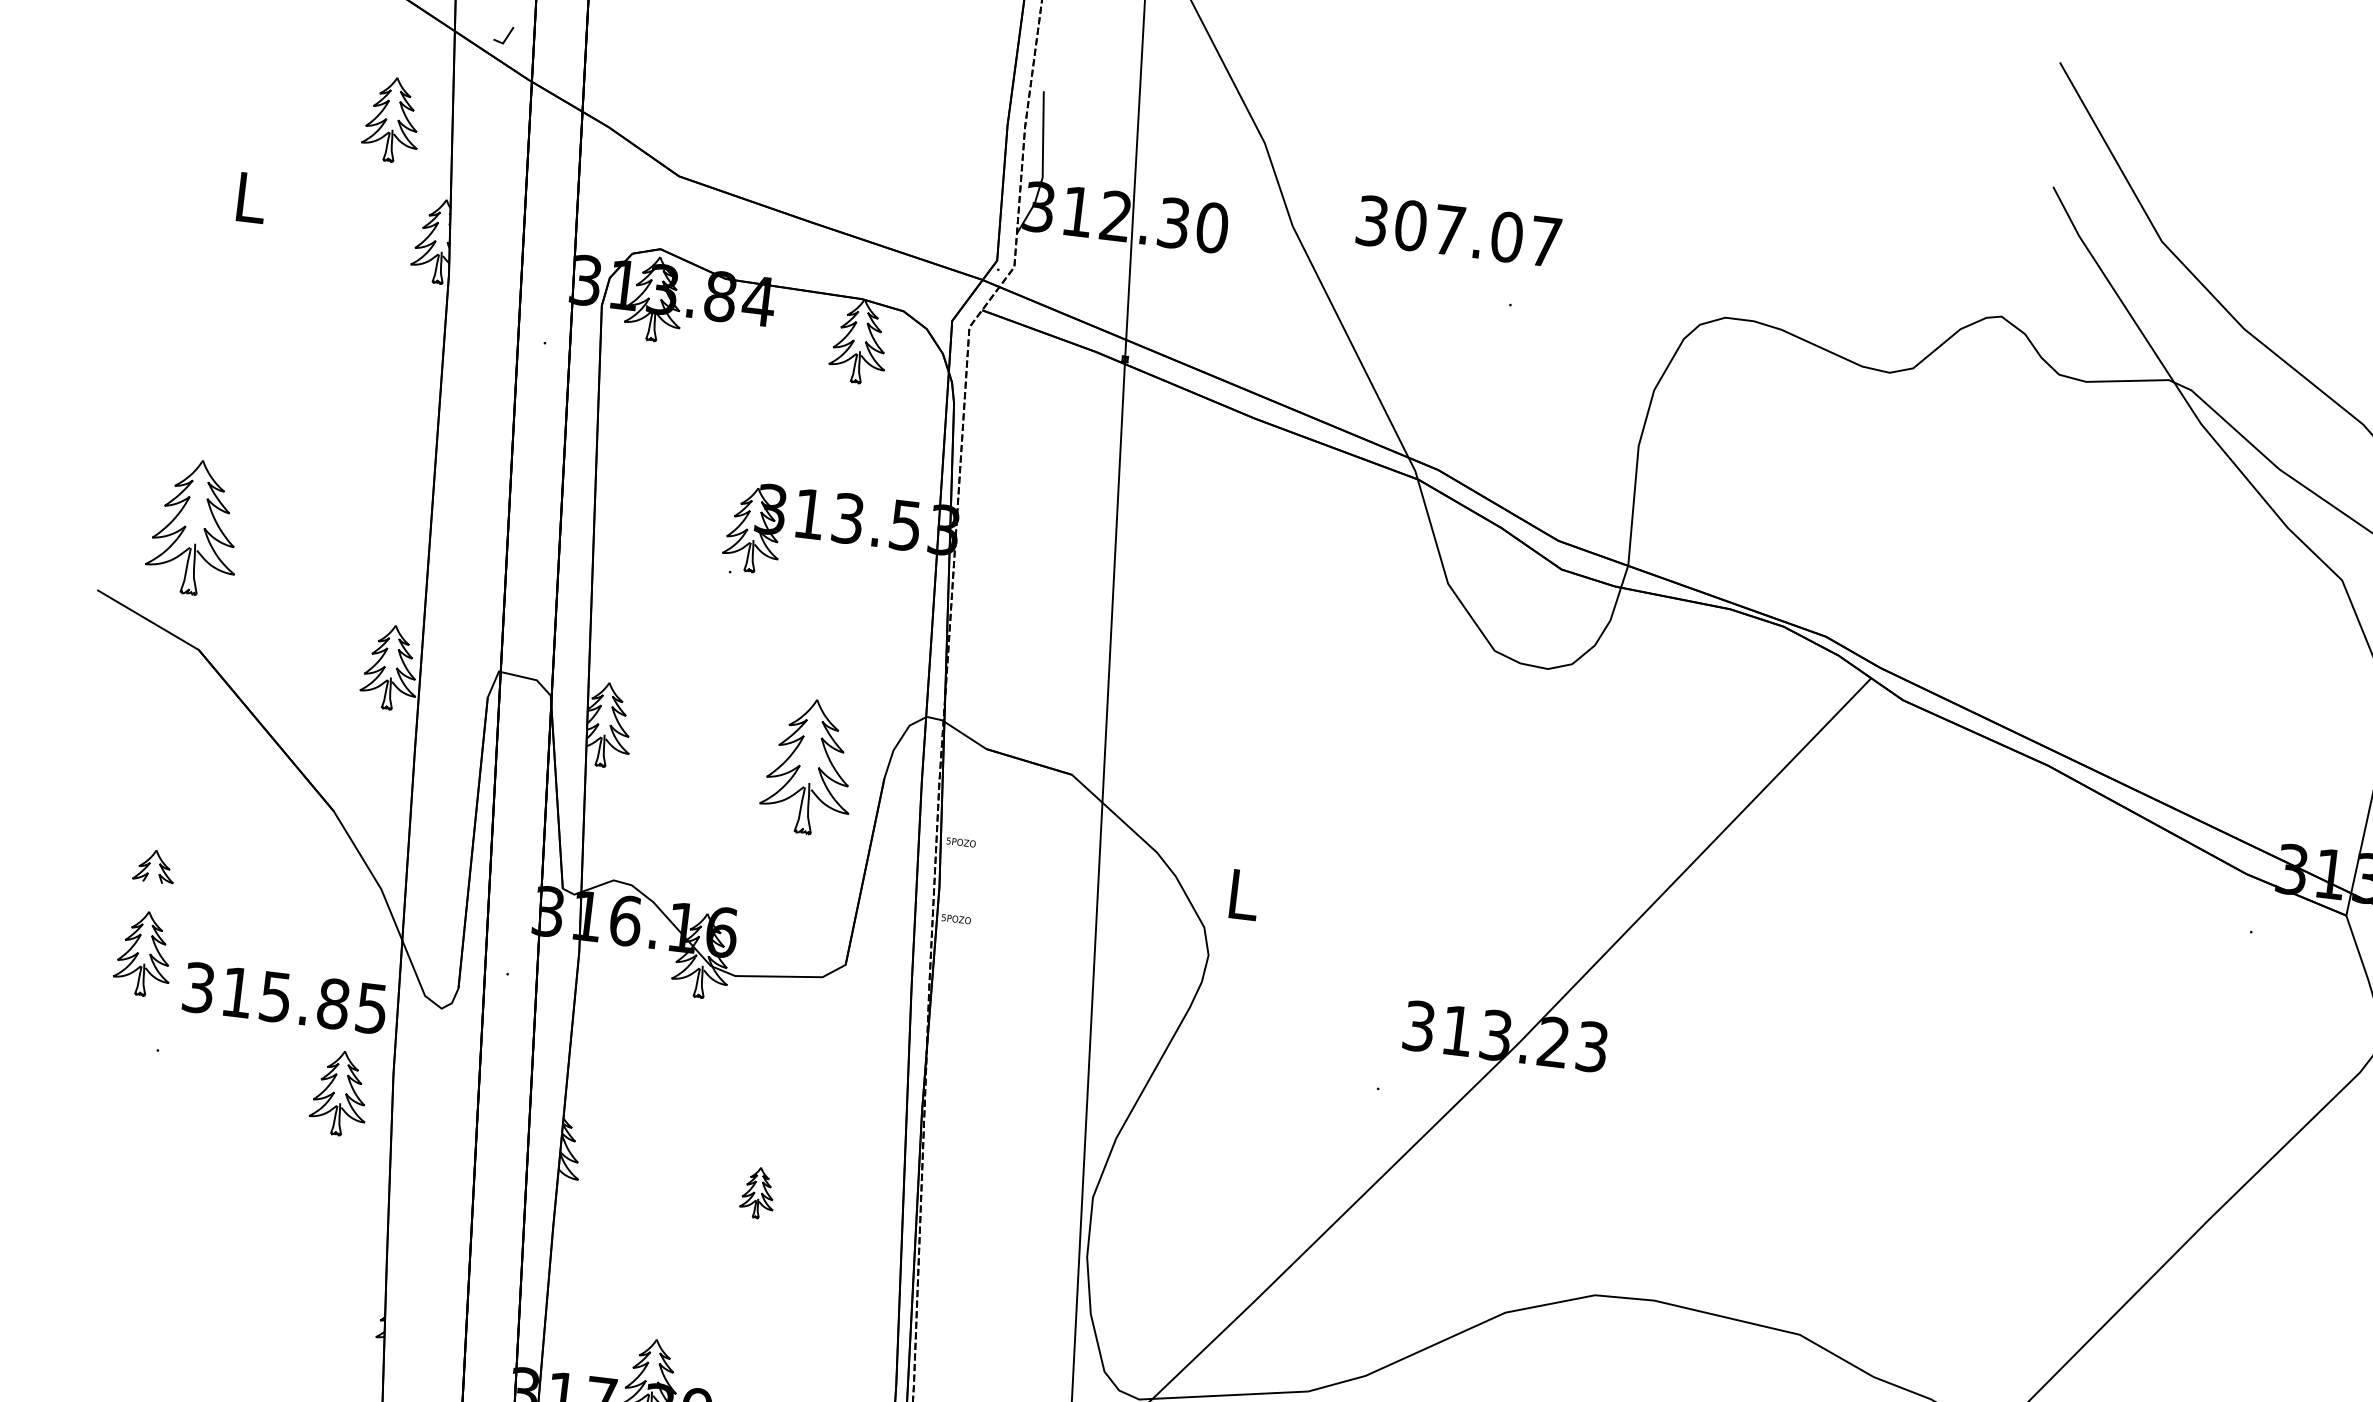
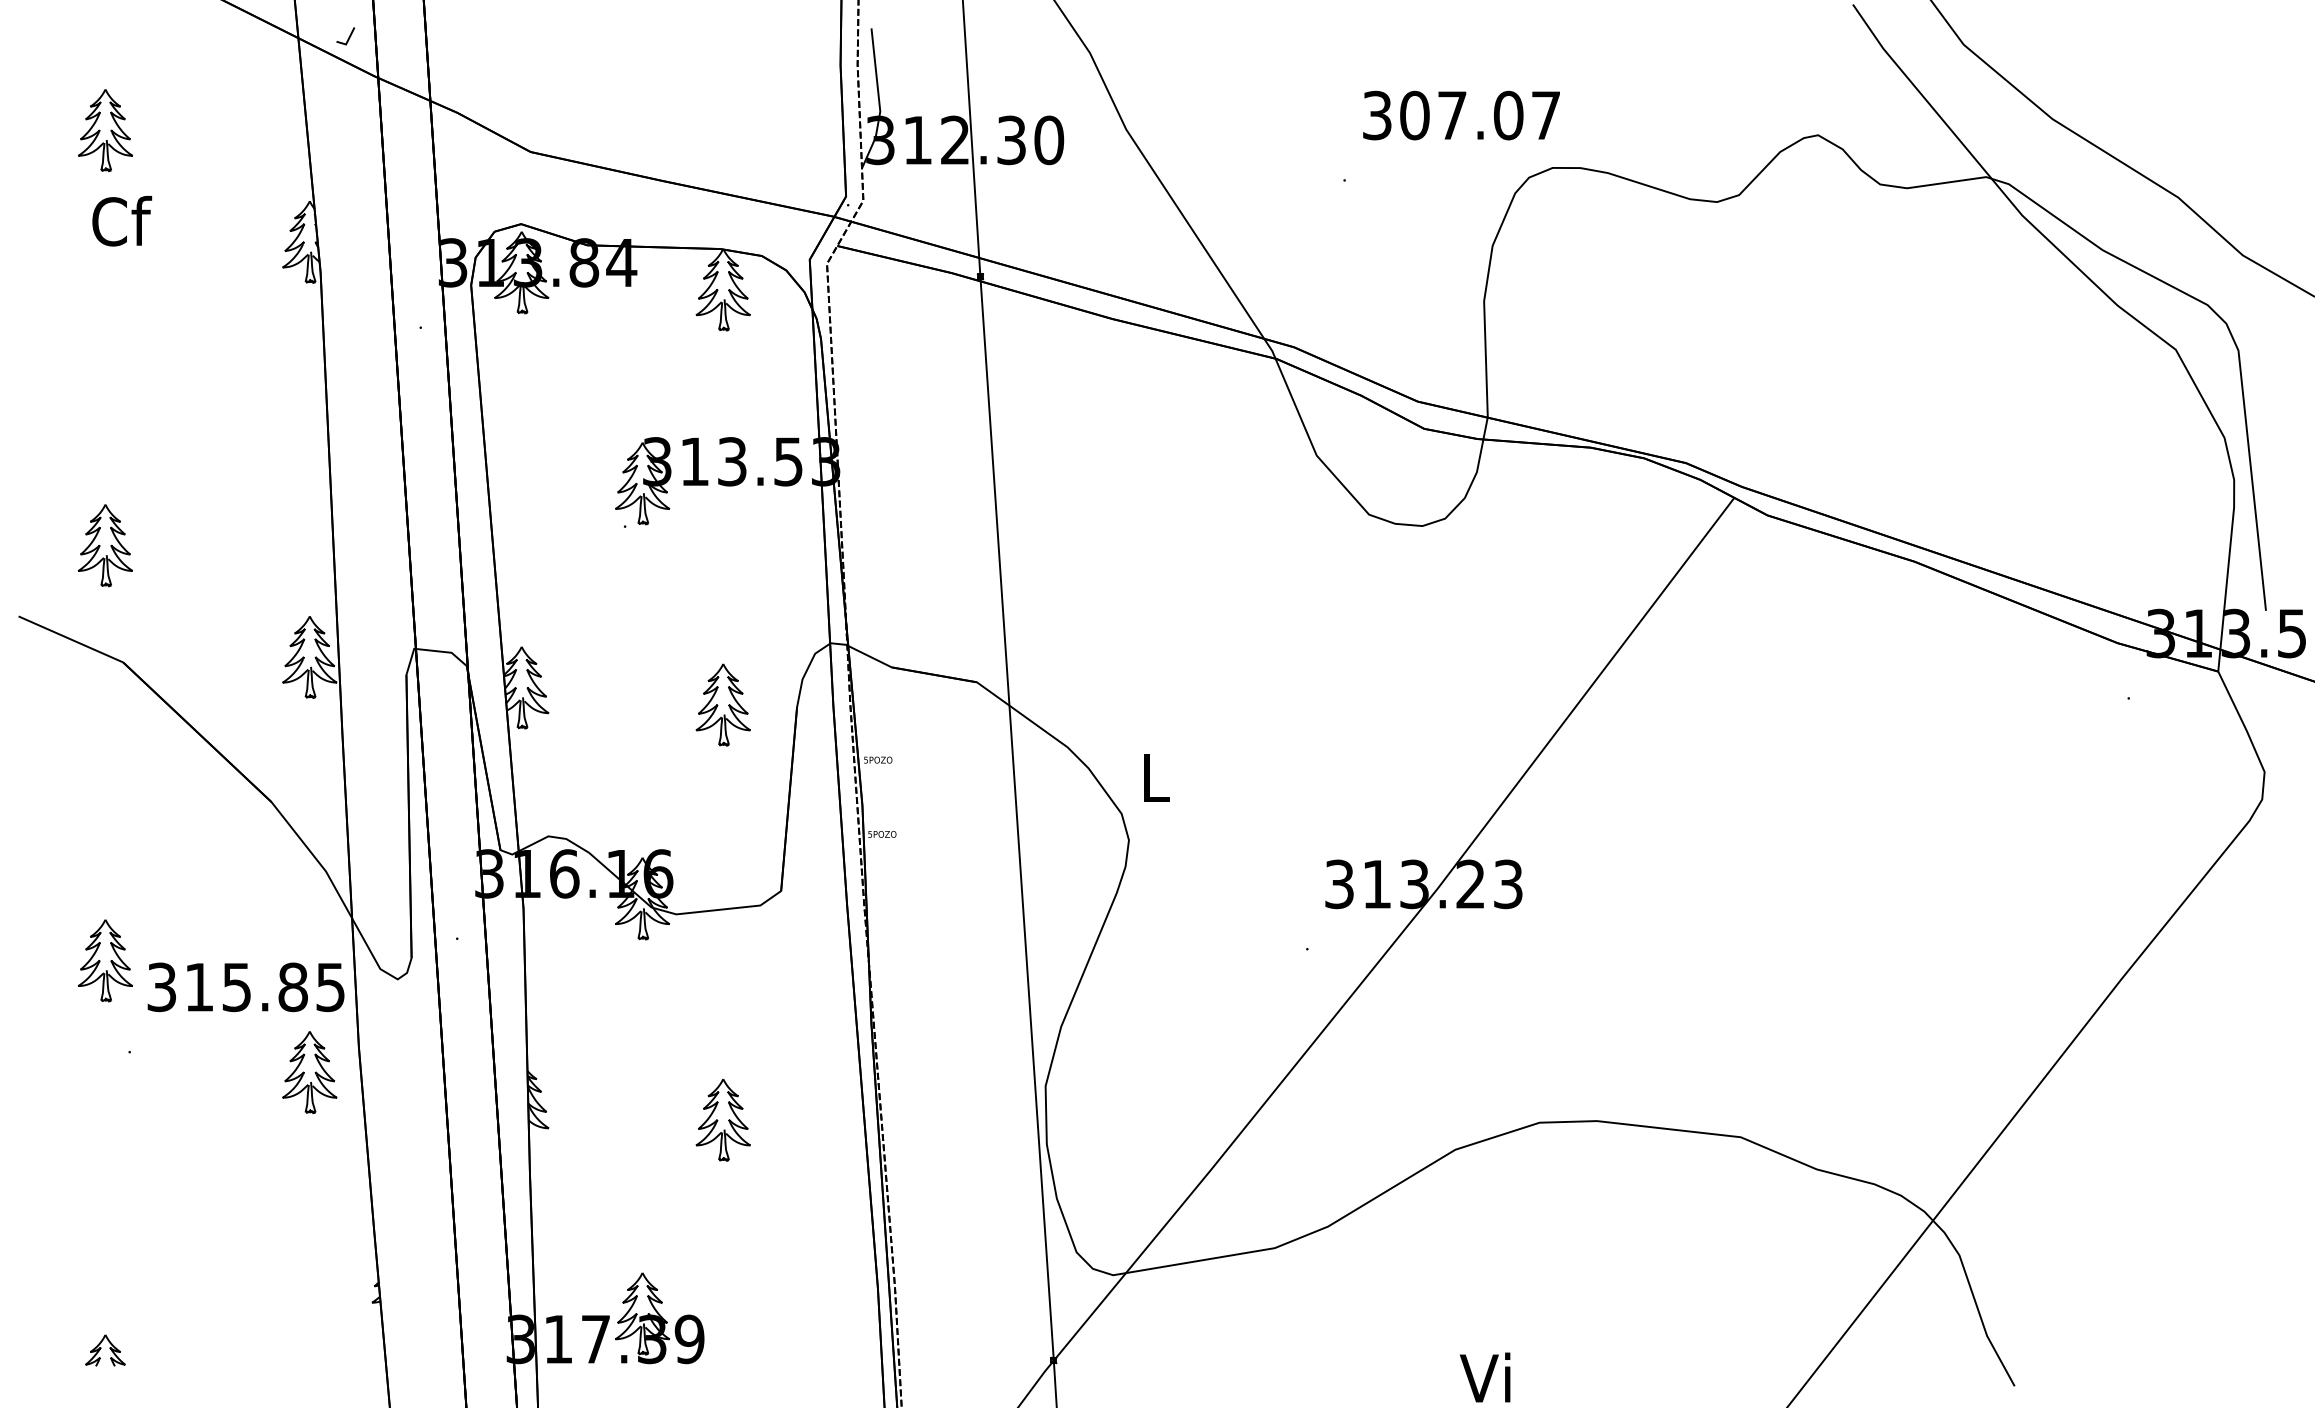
part: (392, 119) -> (105, 130), moved
text: (252, 196) -> (122, 220), L -> Cf
text: (1458, 231) -> (1461, 115), moved
part: (195, 527) -> (105, 545), size x0.62
part: (808, 766) -> (722, 704), size x0.62
part: (154, 866) -> (105, 1350), moved
part: (757, 1193) -> (722, 1120), size x1.67

